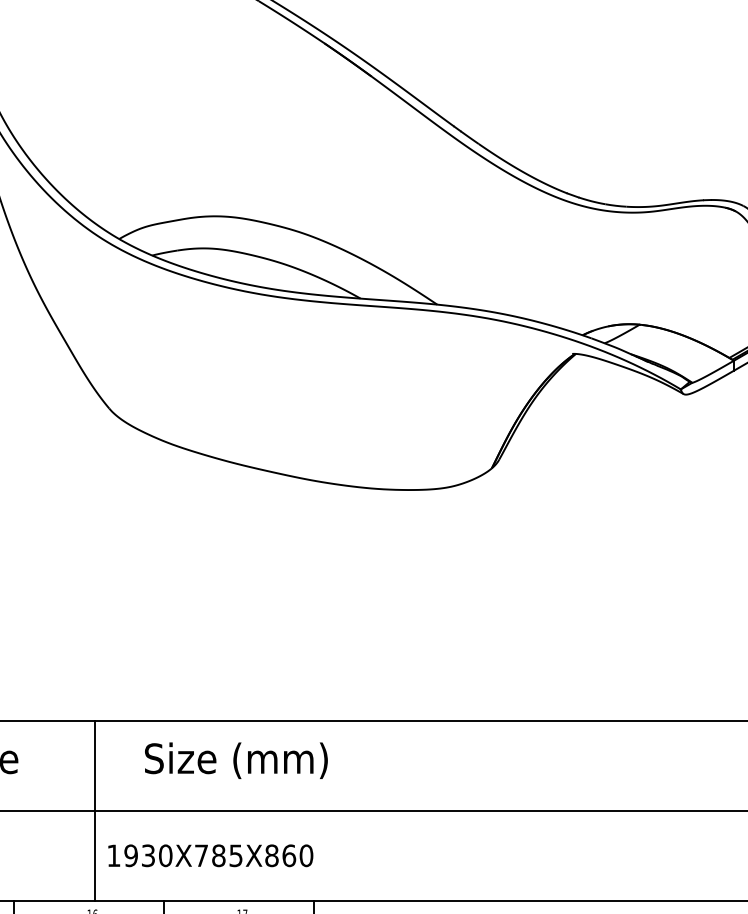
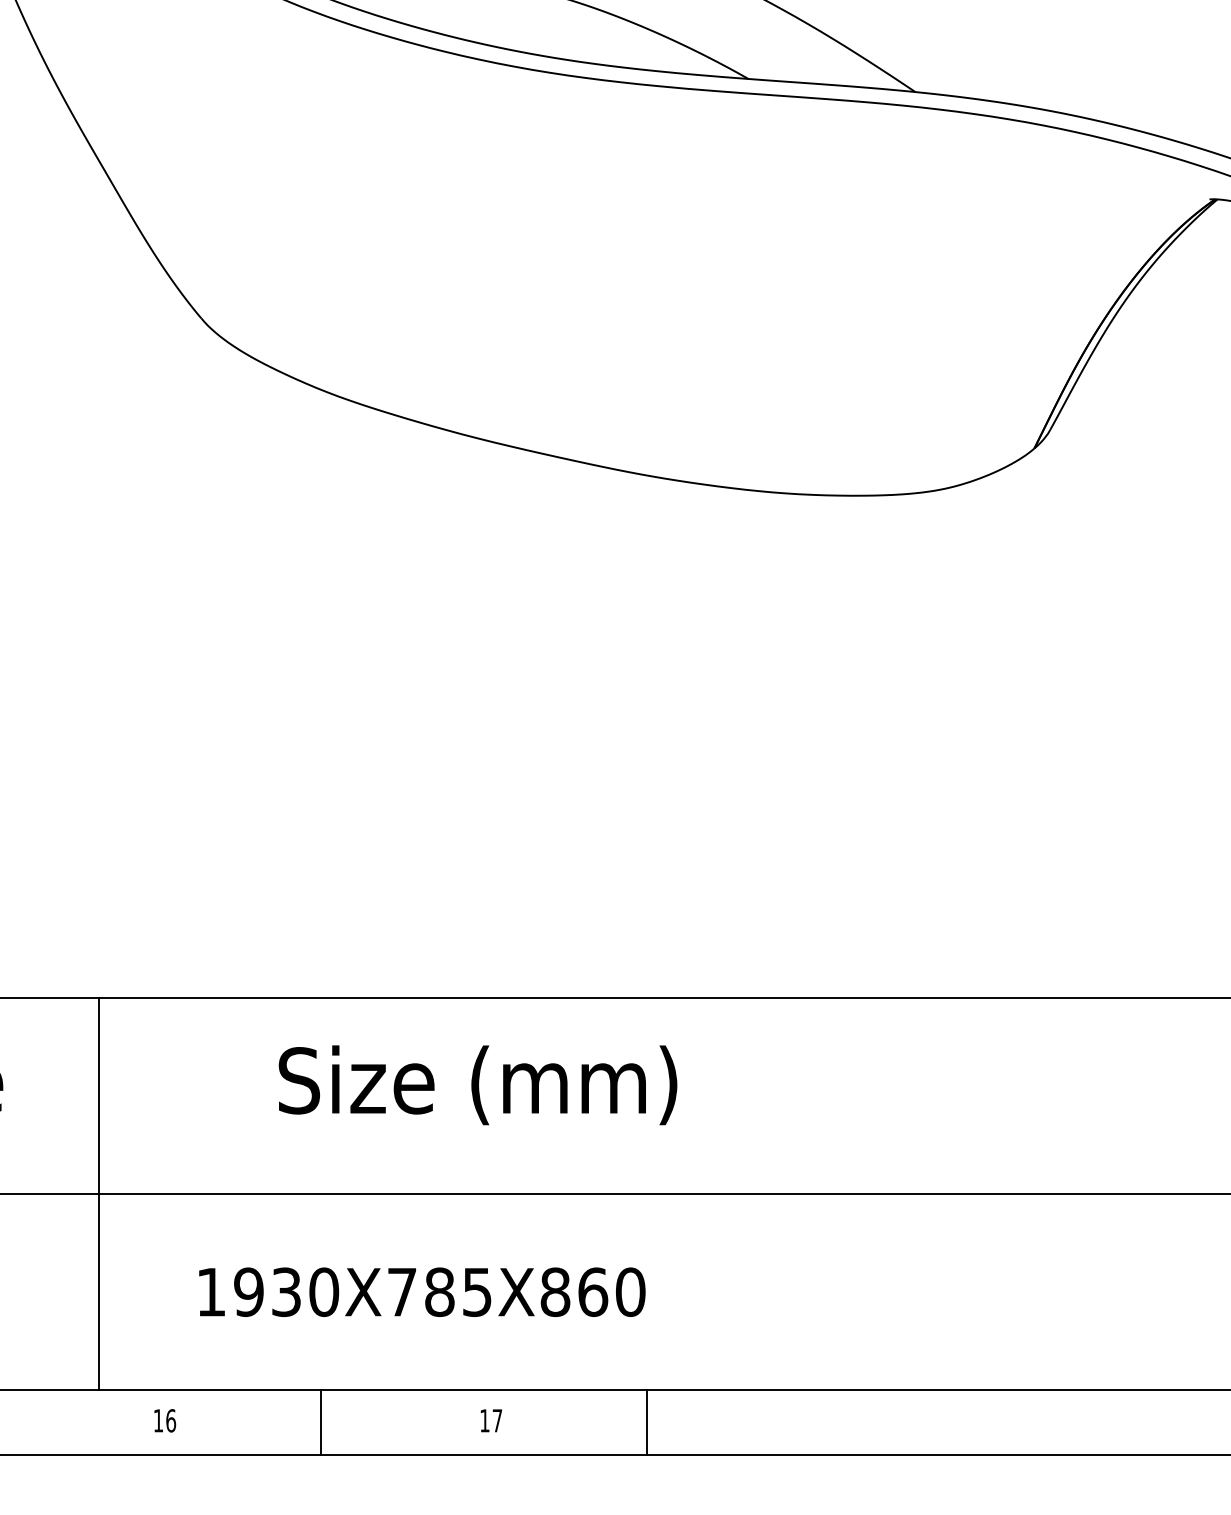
line: (95, 810) -> (99, 1193), moved

